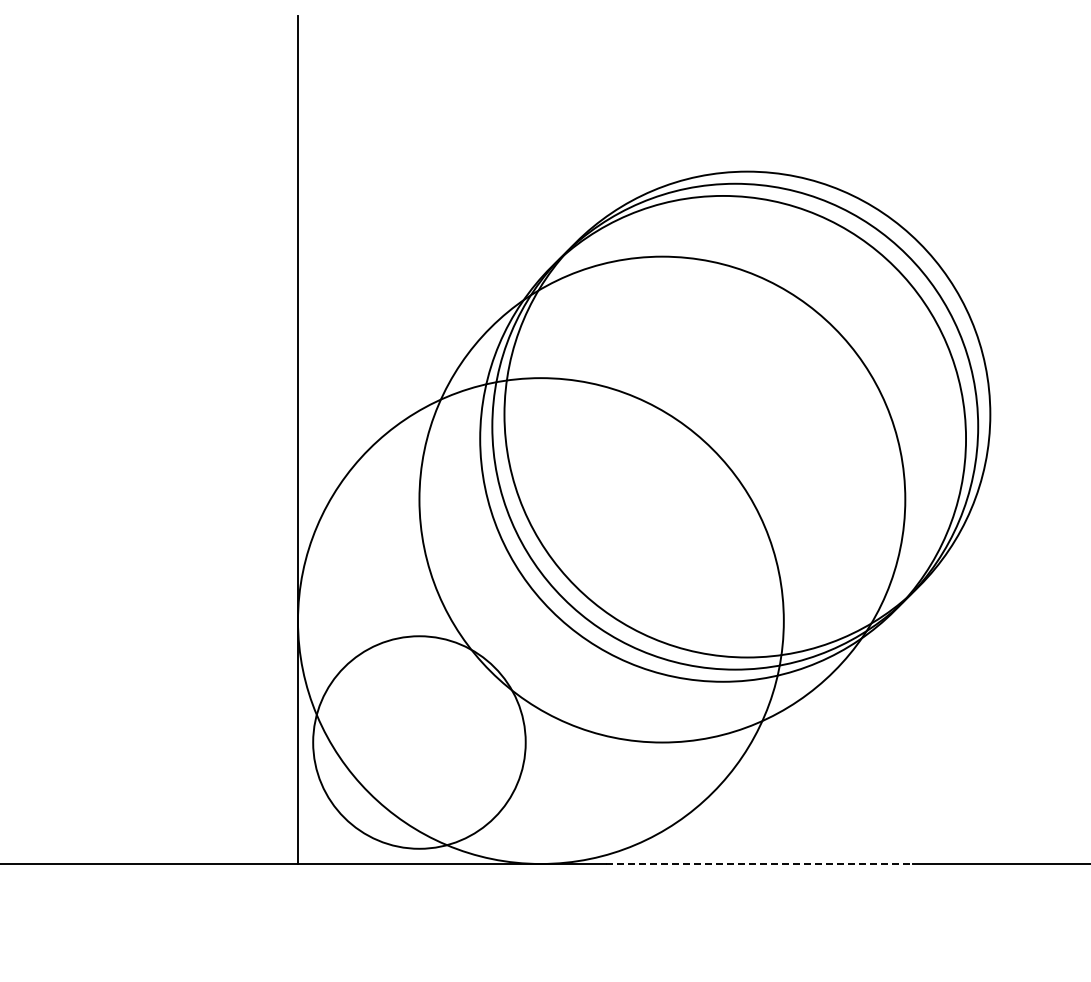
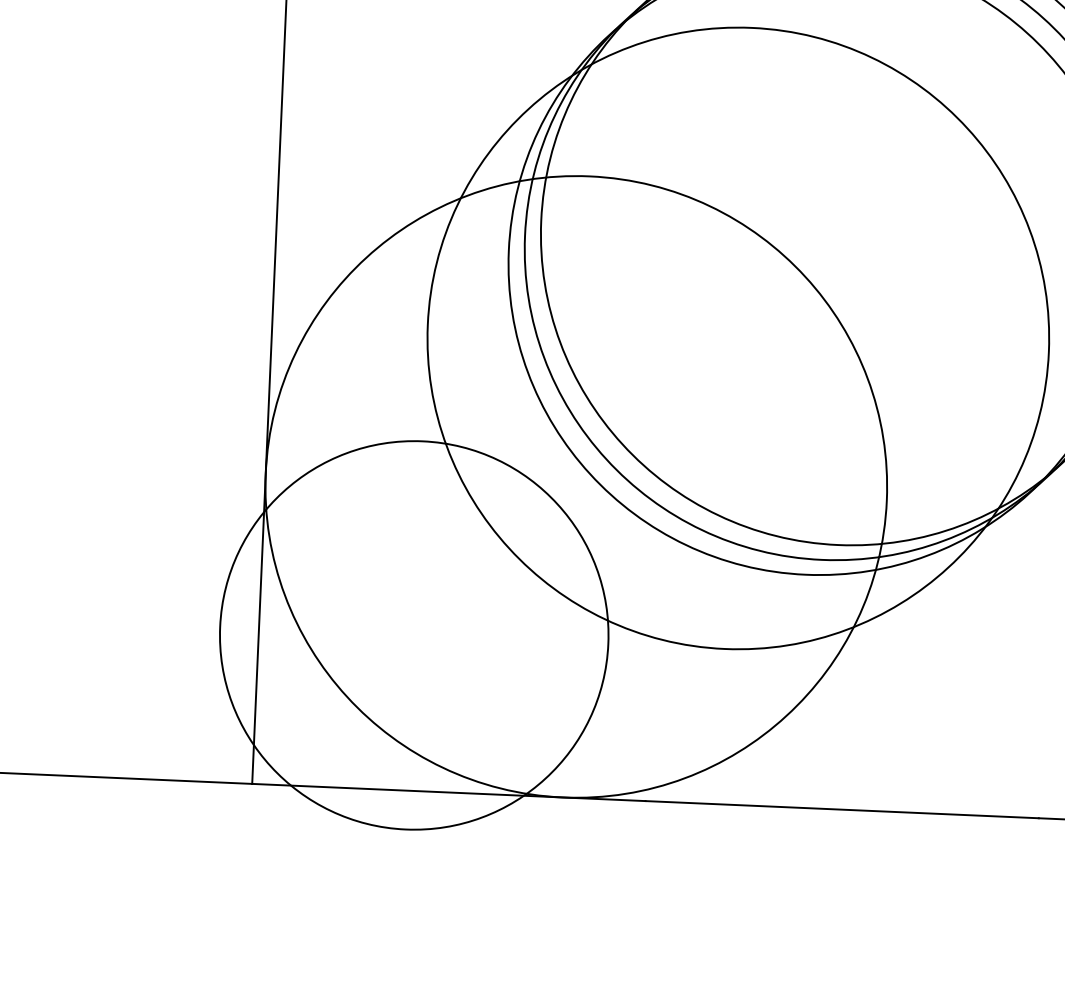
circle: (419, 742) -> (414, 635), size x1.43
line: (759, 864) -> (842, 810), dashed -> solid

